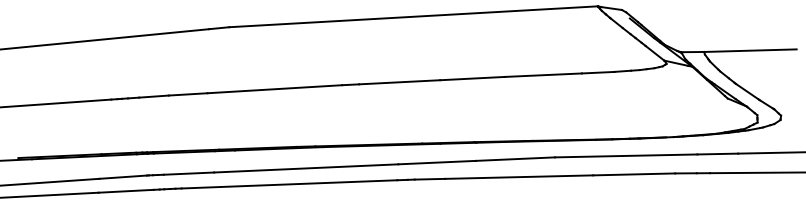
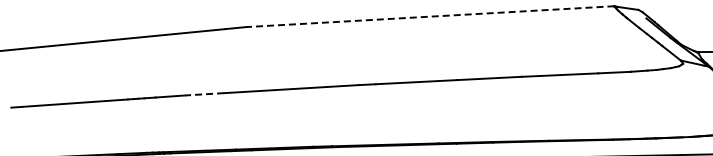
line: (413, 16) -> (430, 16), solid -> dashed
line: (187, 94) -> (204, 94), solid -> dashed

